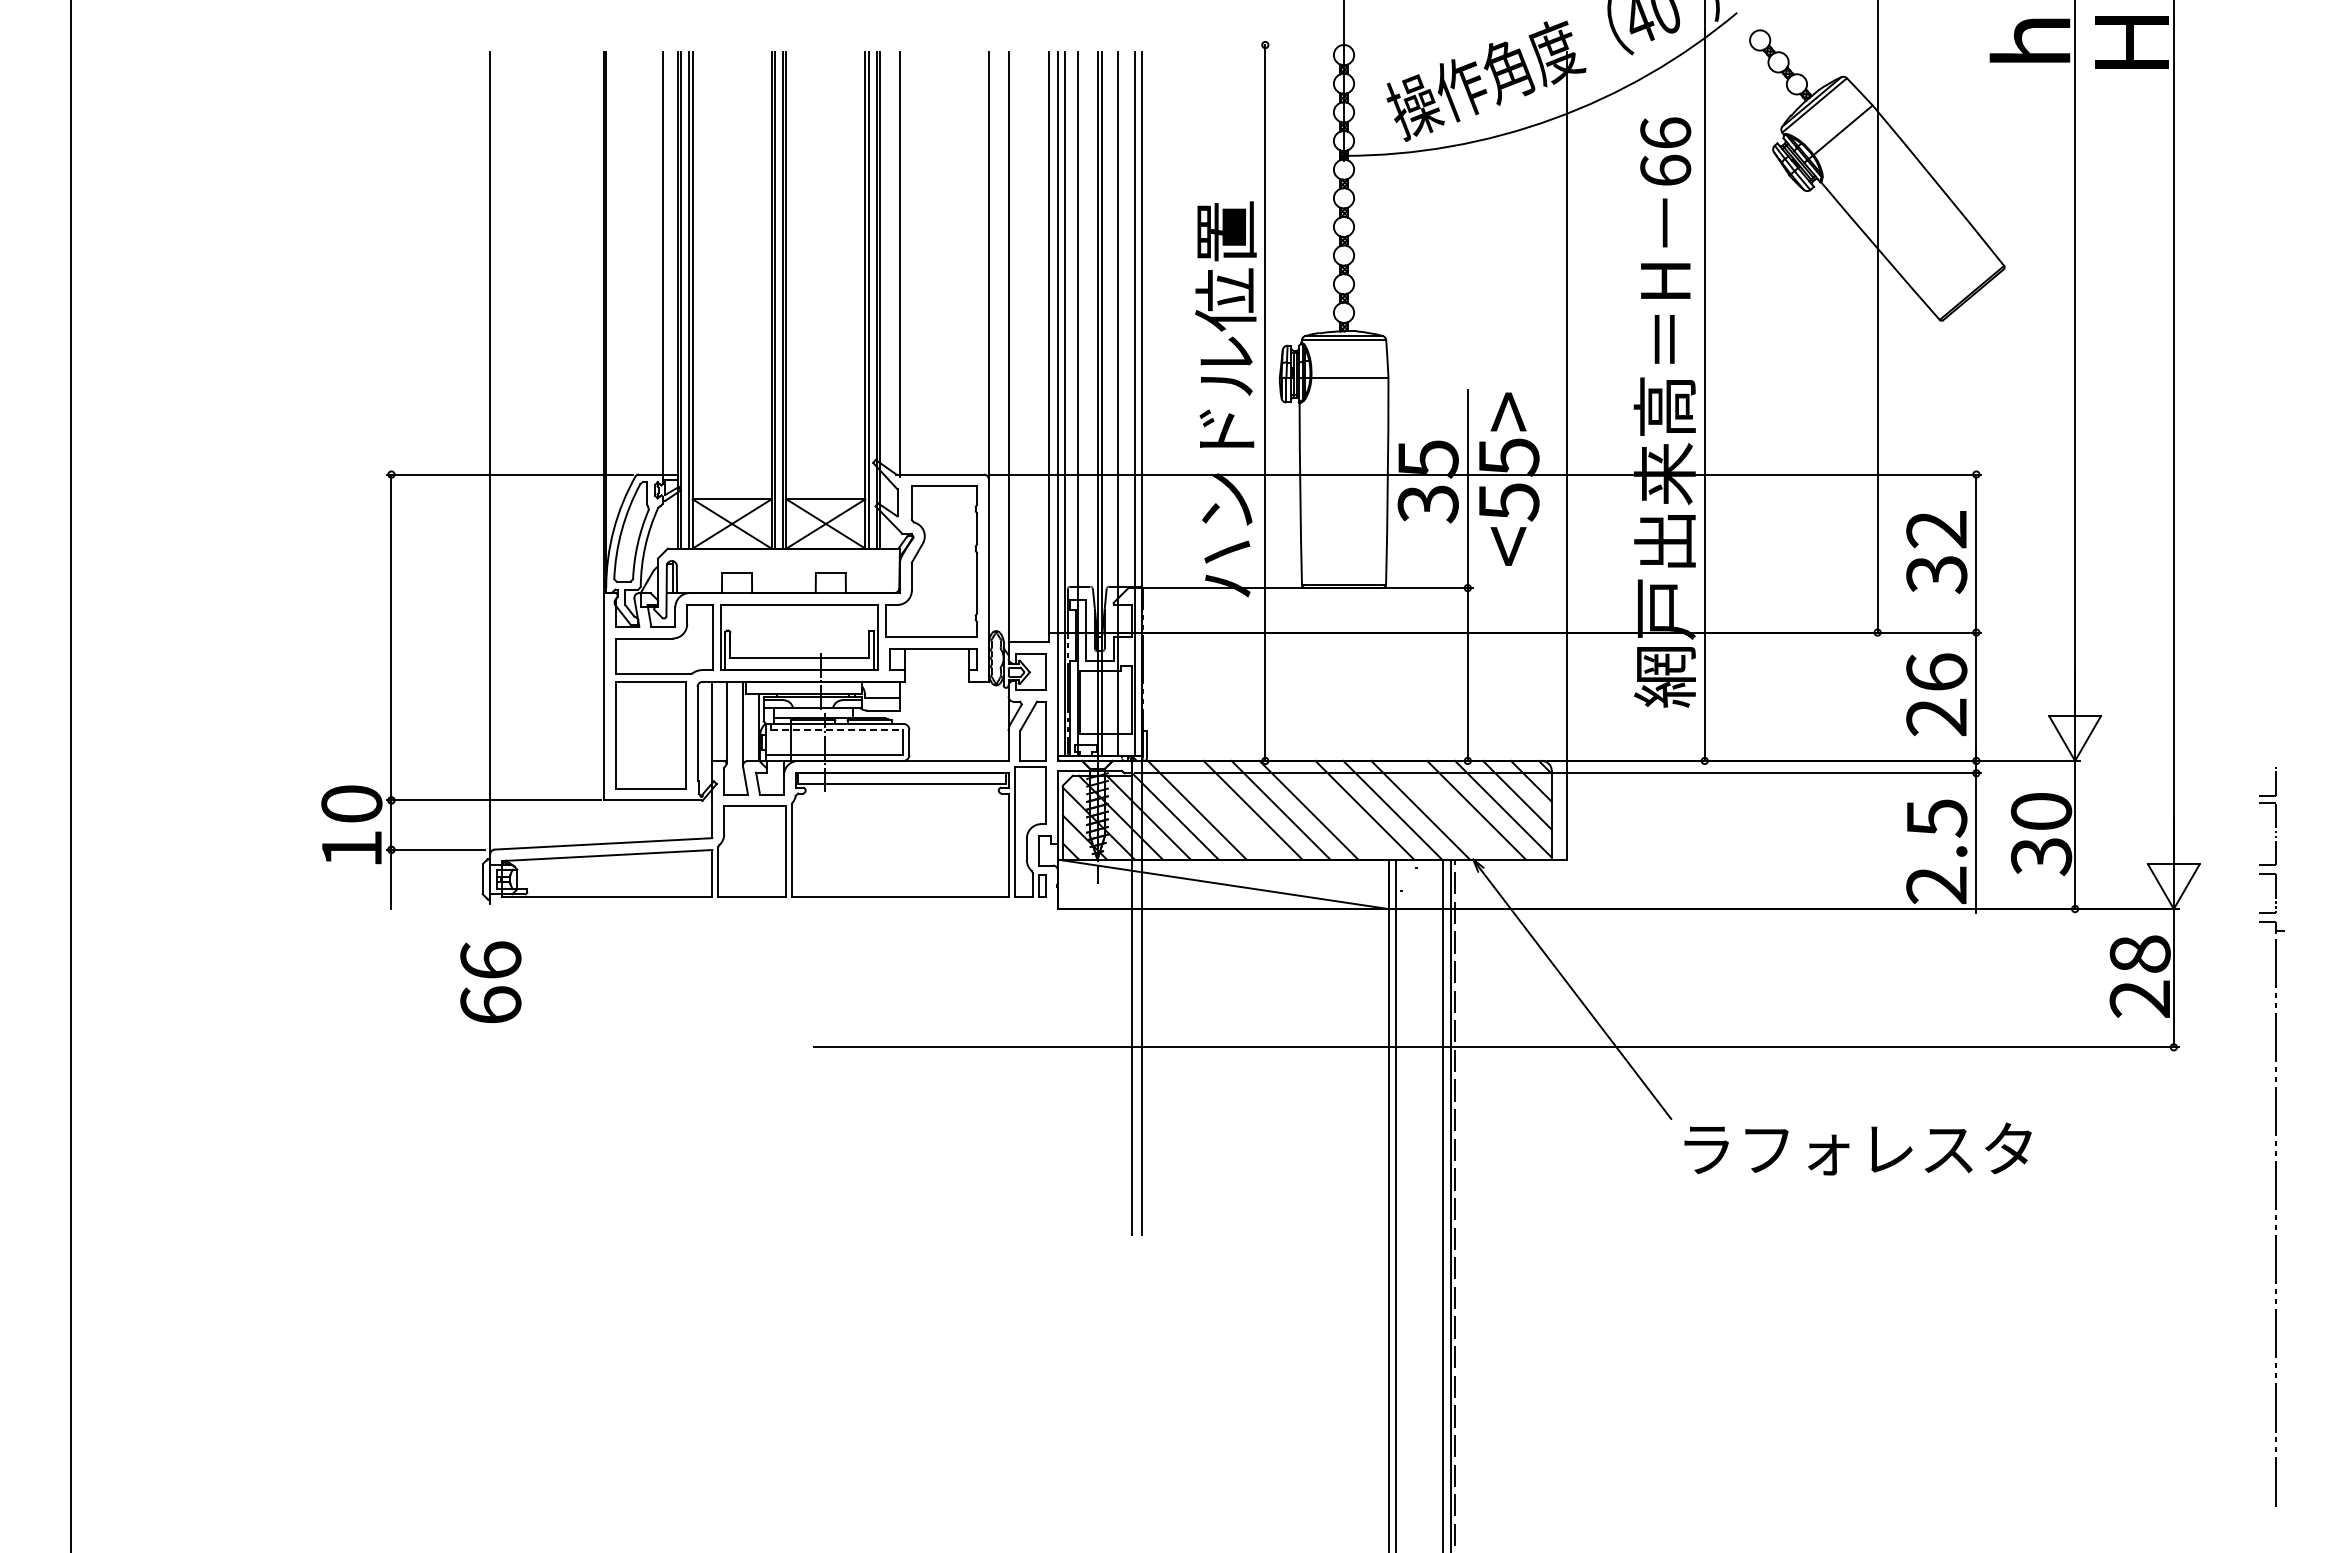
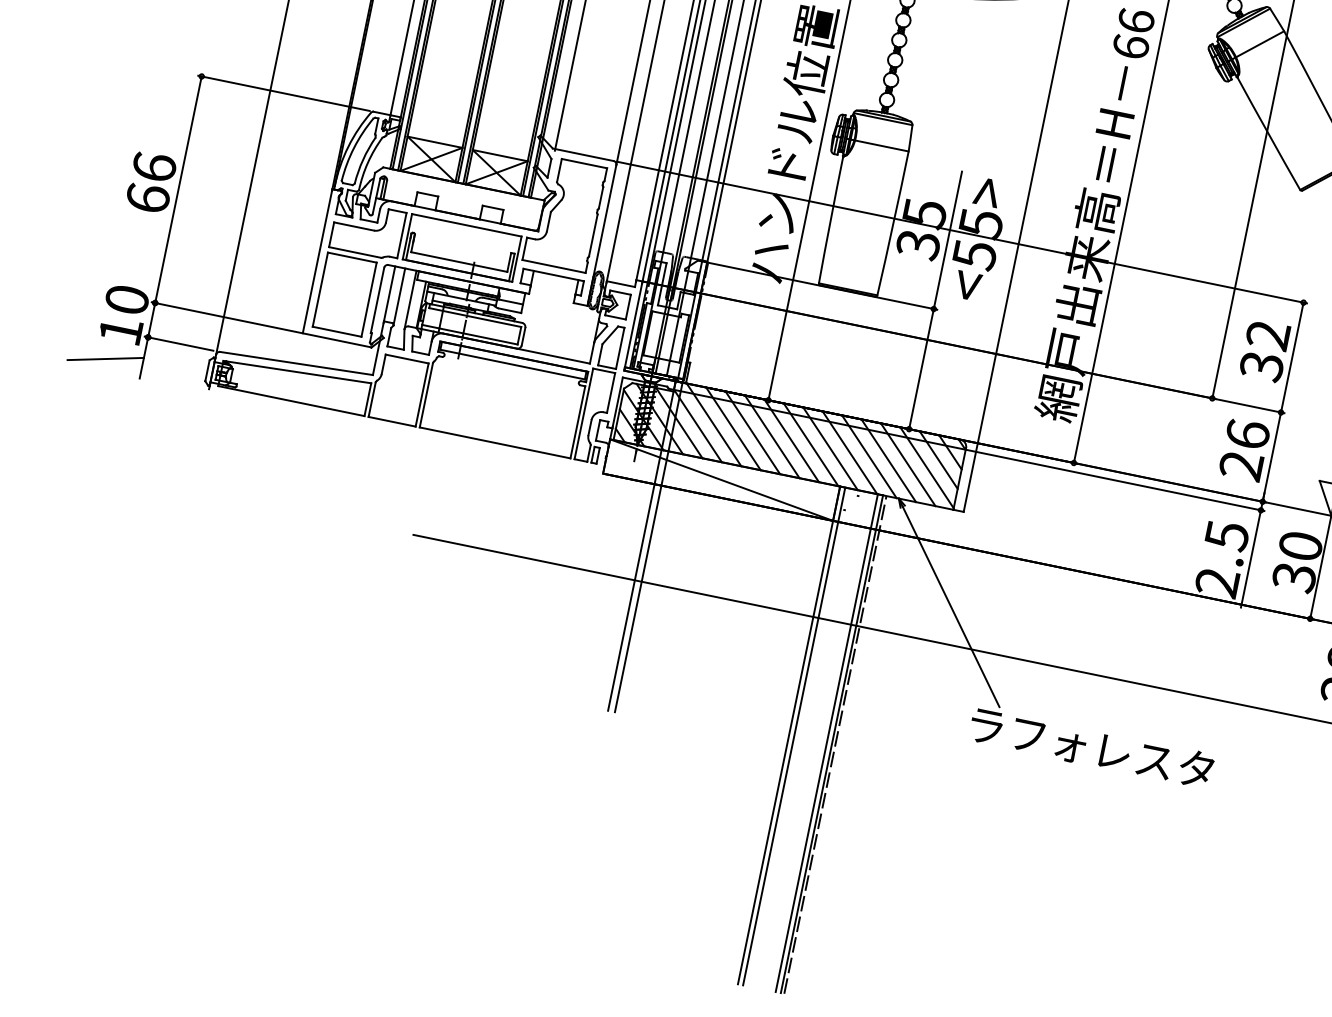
line: (837, 729) -> (475, 317), dashed -> solid
line: (1224, 809) -> (733, 428), added
line: (1336, 809) -> (810, 444), added
line: (1448, 809) -> (888, 460), added
line: (338, 891) -> (105, 358), added
text: (490, 981) -> (151, 181), moved
text: (1857, 1148) -> (1091, 747), moved

